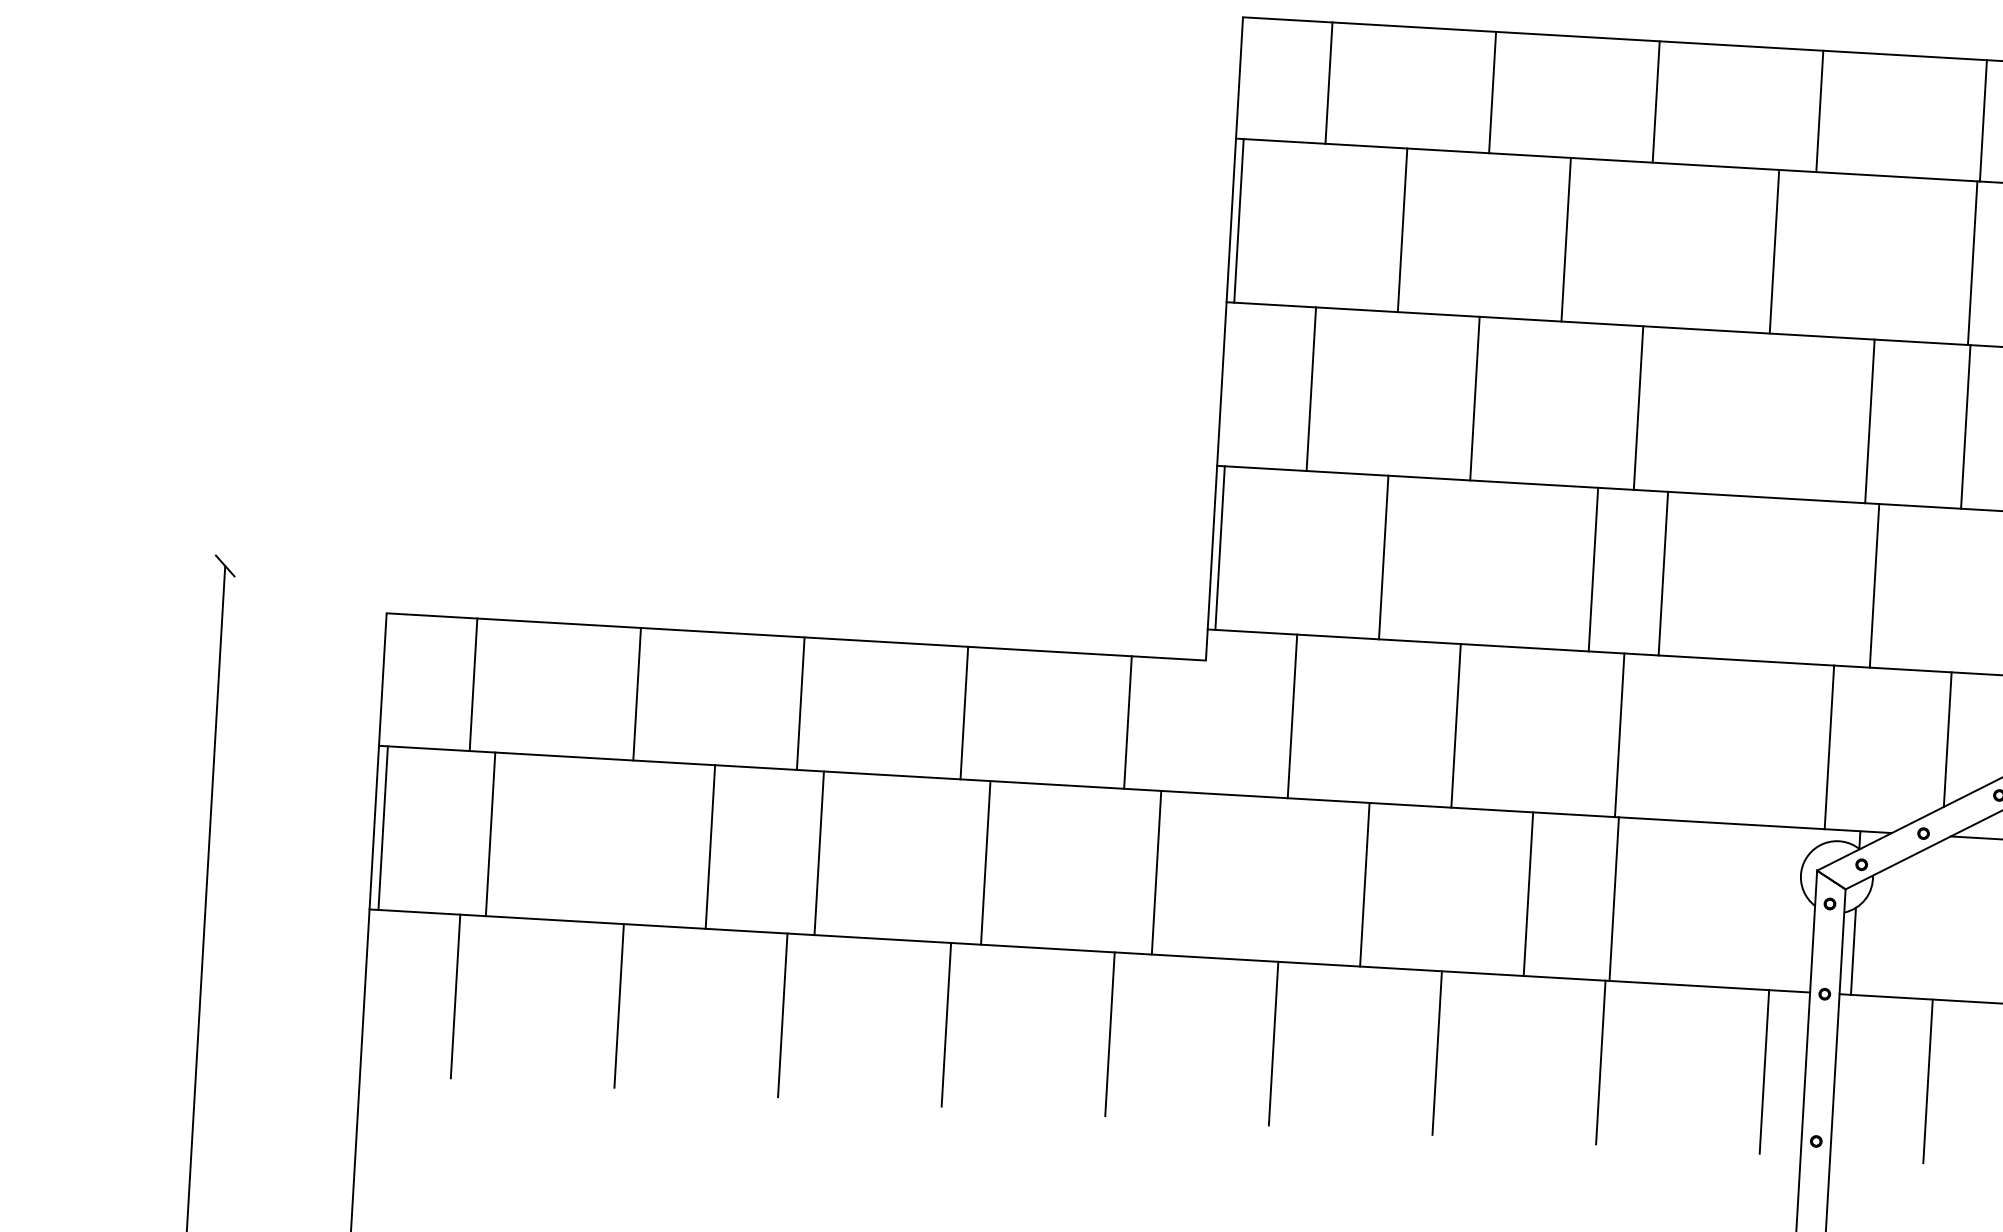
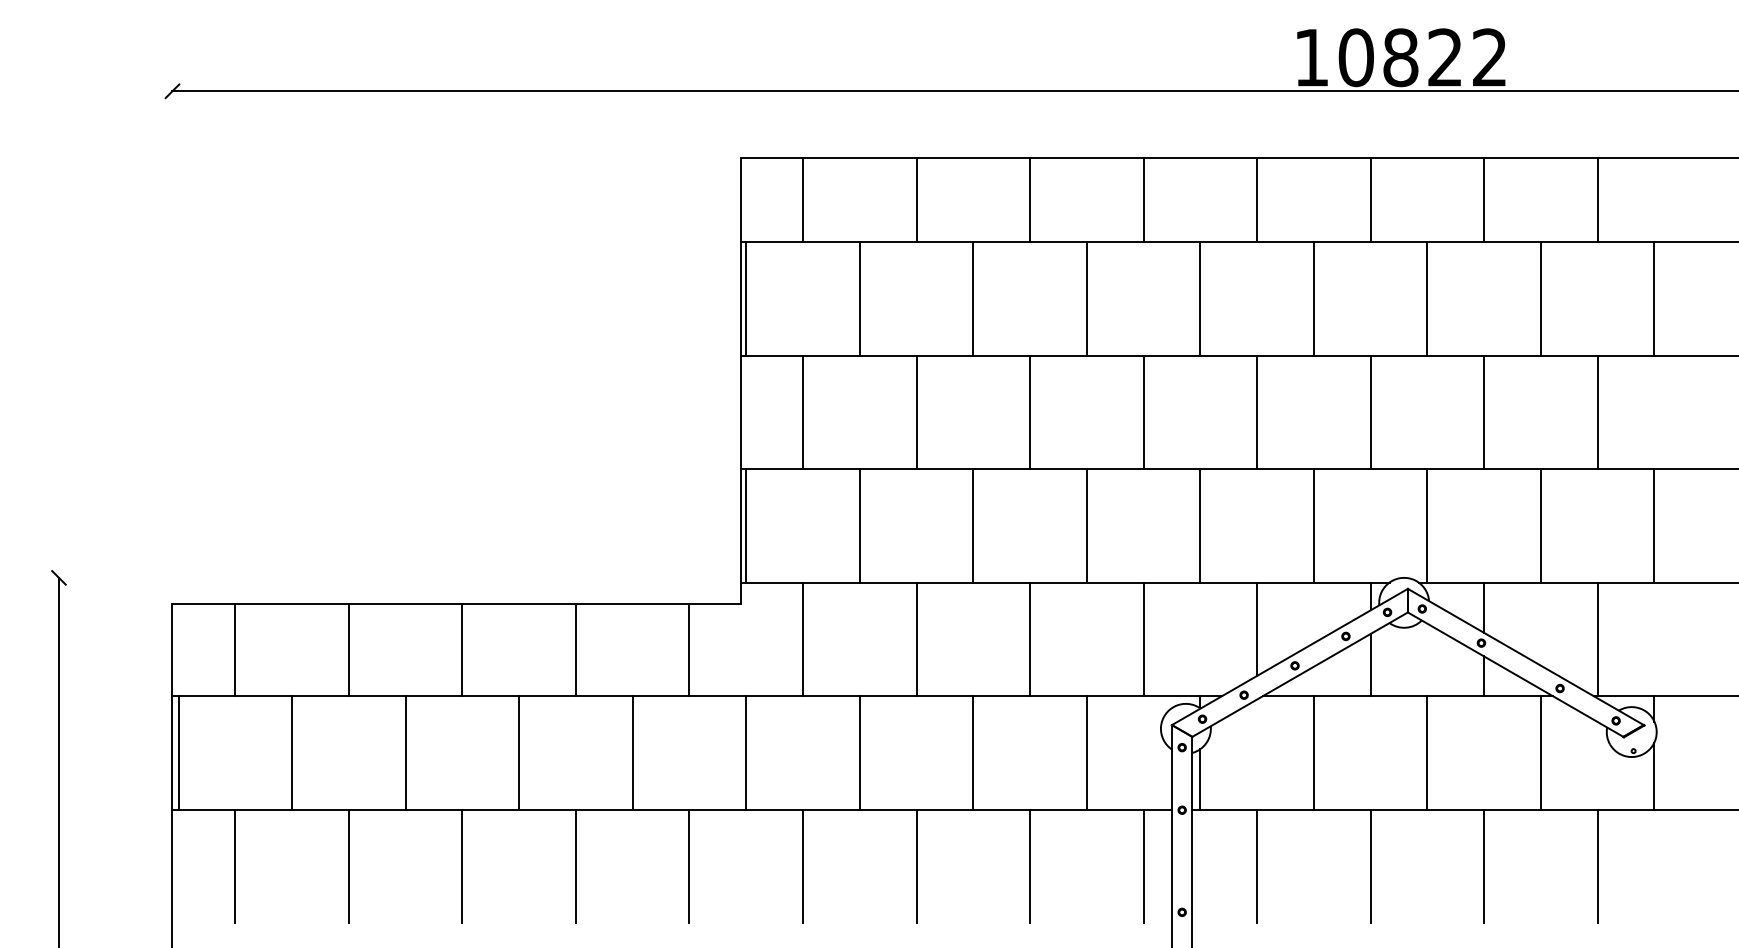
line: (1774, 251) -> (1086, 298), moved
line: (1972, 262) -> (1200, 298), moved
line: (1869, 421) -> (1143, 412), moved
line: (1593, 569) -> (973, 525), moved
line: (1662, 573) -> (1086, 525), moved
line: (1829, 747) -> (1143, 639), moved
line: (491, 833) -> (292, 752), moved
line: (819, 852) -> (519, 752), moved
line: (985, 862) -> (632, 752), moved
line: (1156, 872) -> (746, 752), moved
line: (1613, 898) -> (1086, 752), moved

